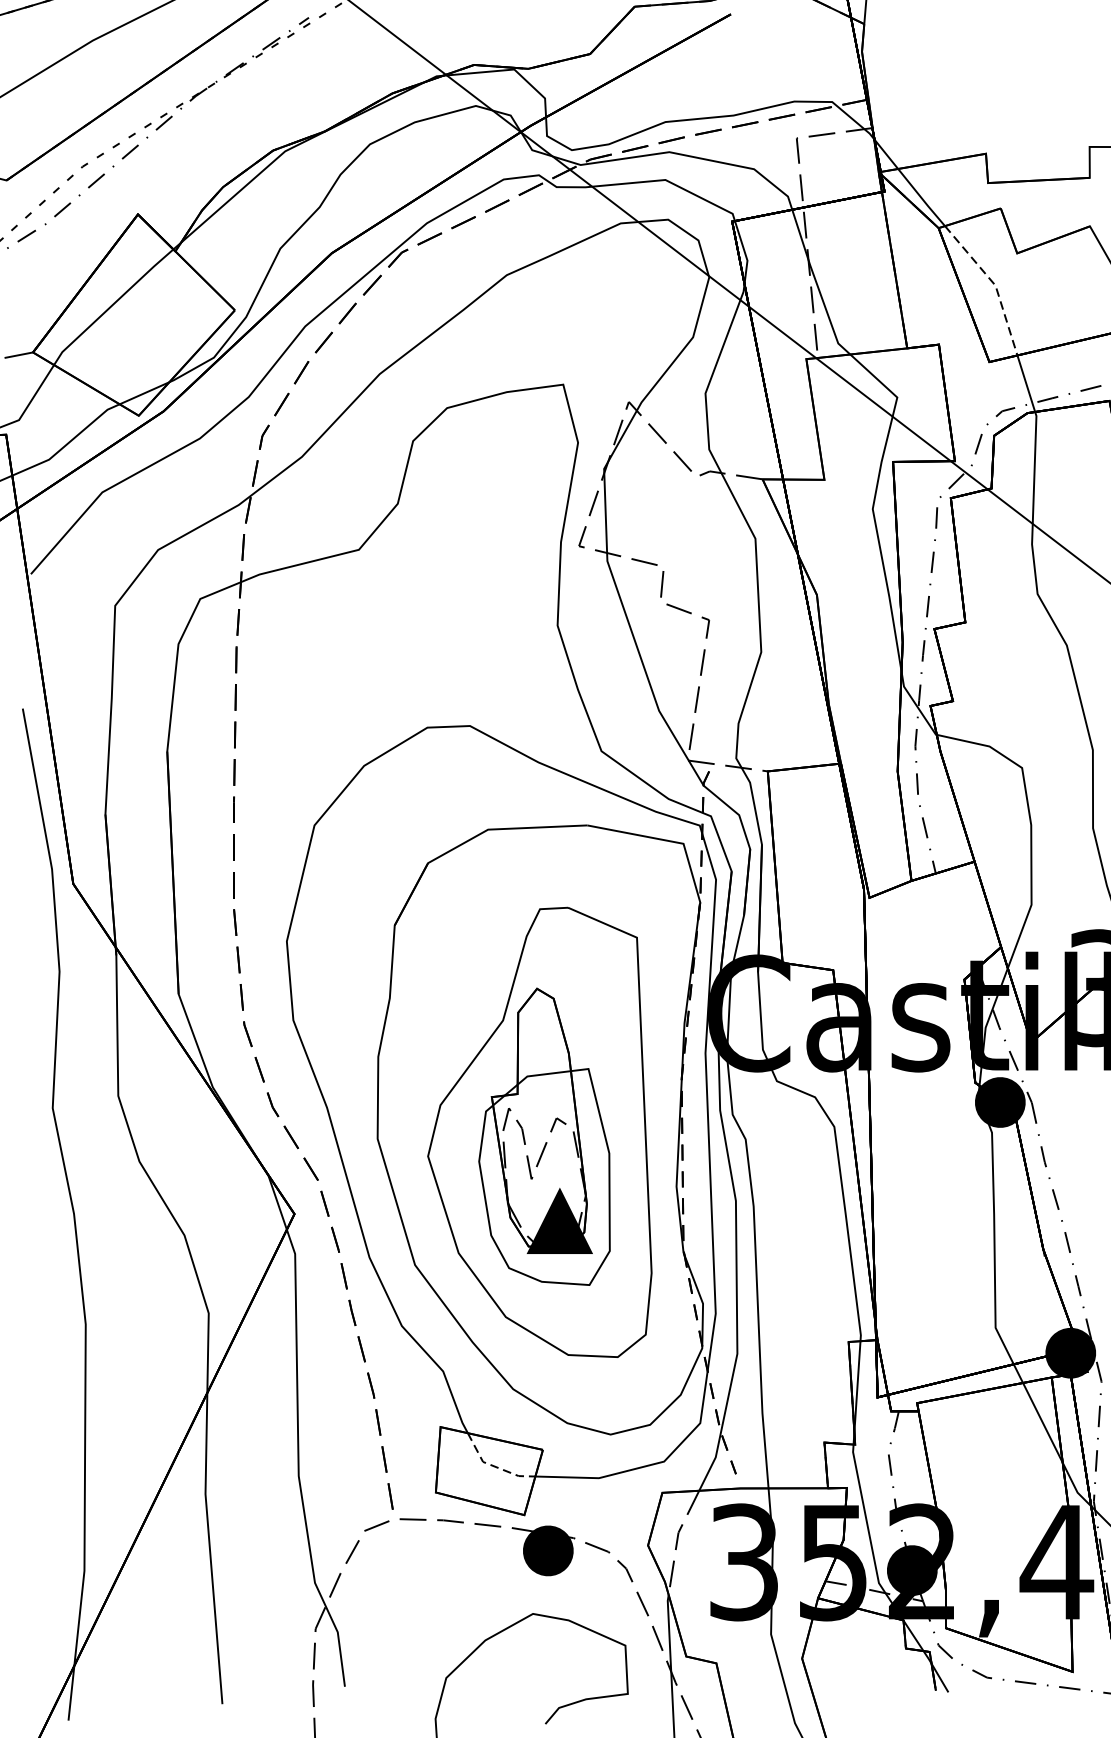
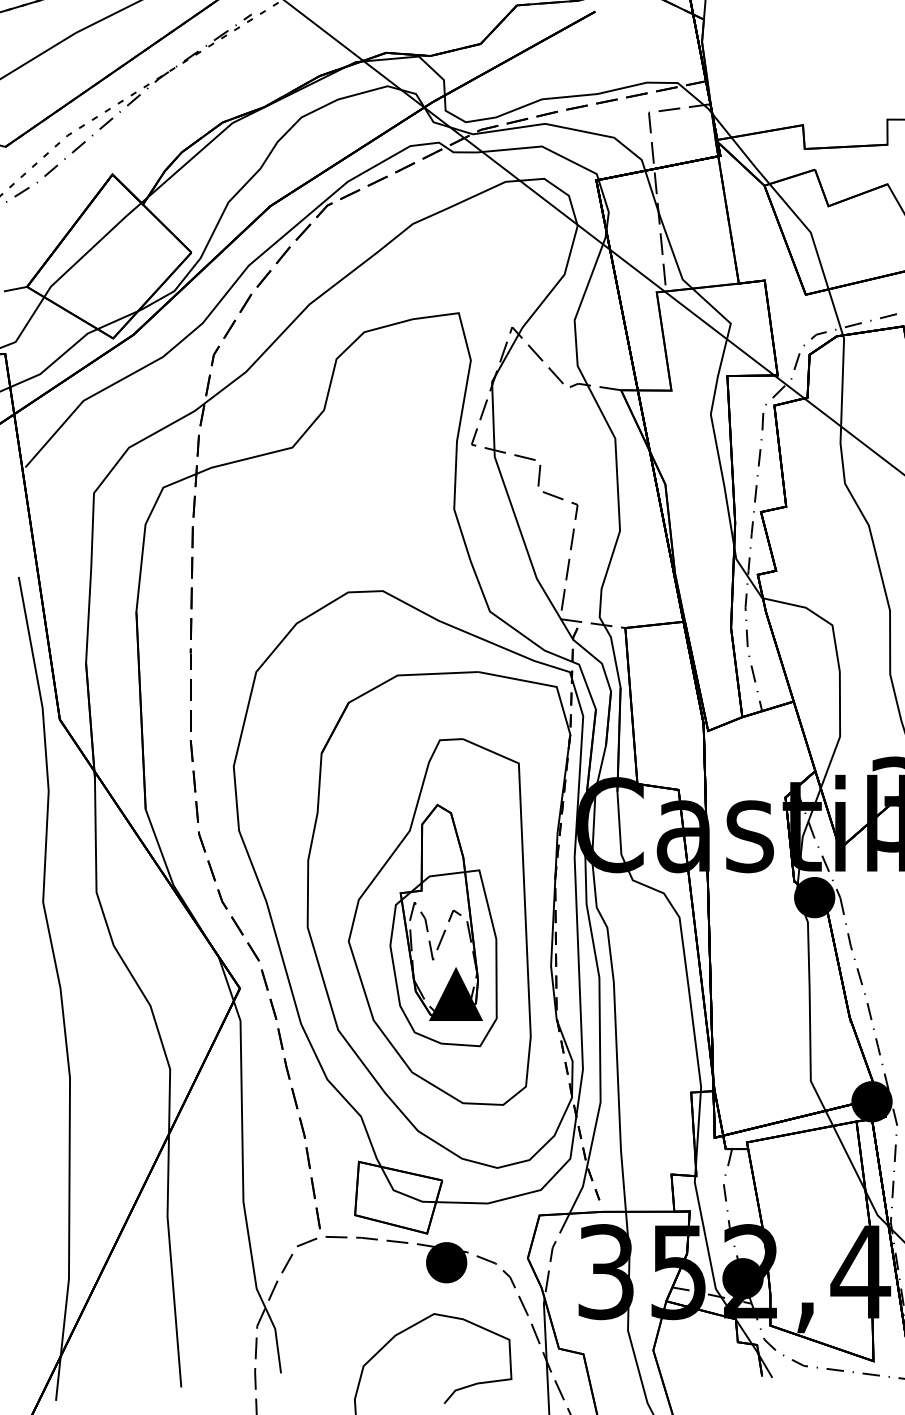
line: (995, 284) -> (810, 231), dashed -> solid
line: (494, 1465) -> (402, 1193), dashed -> solid

